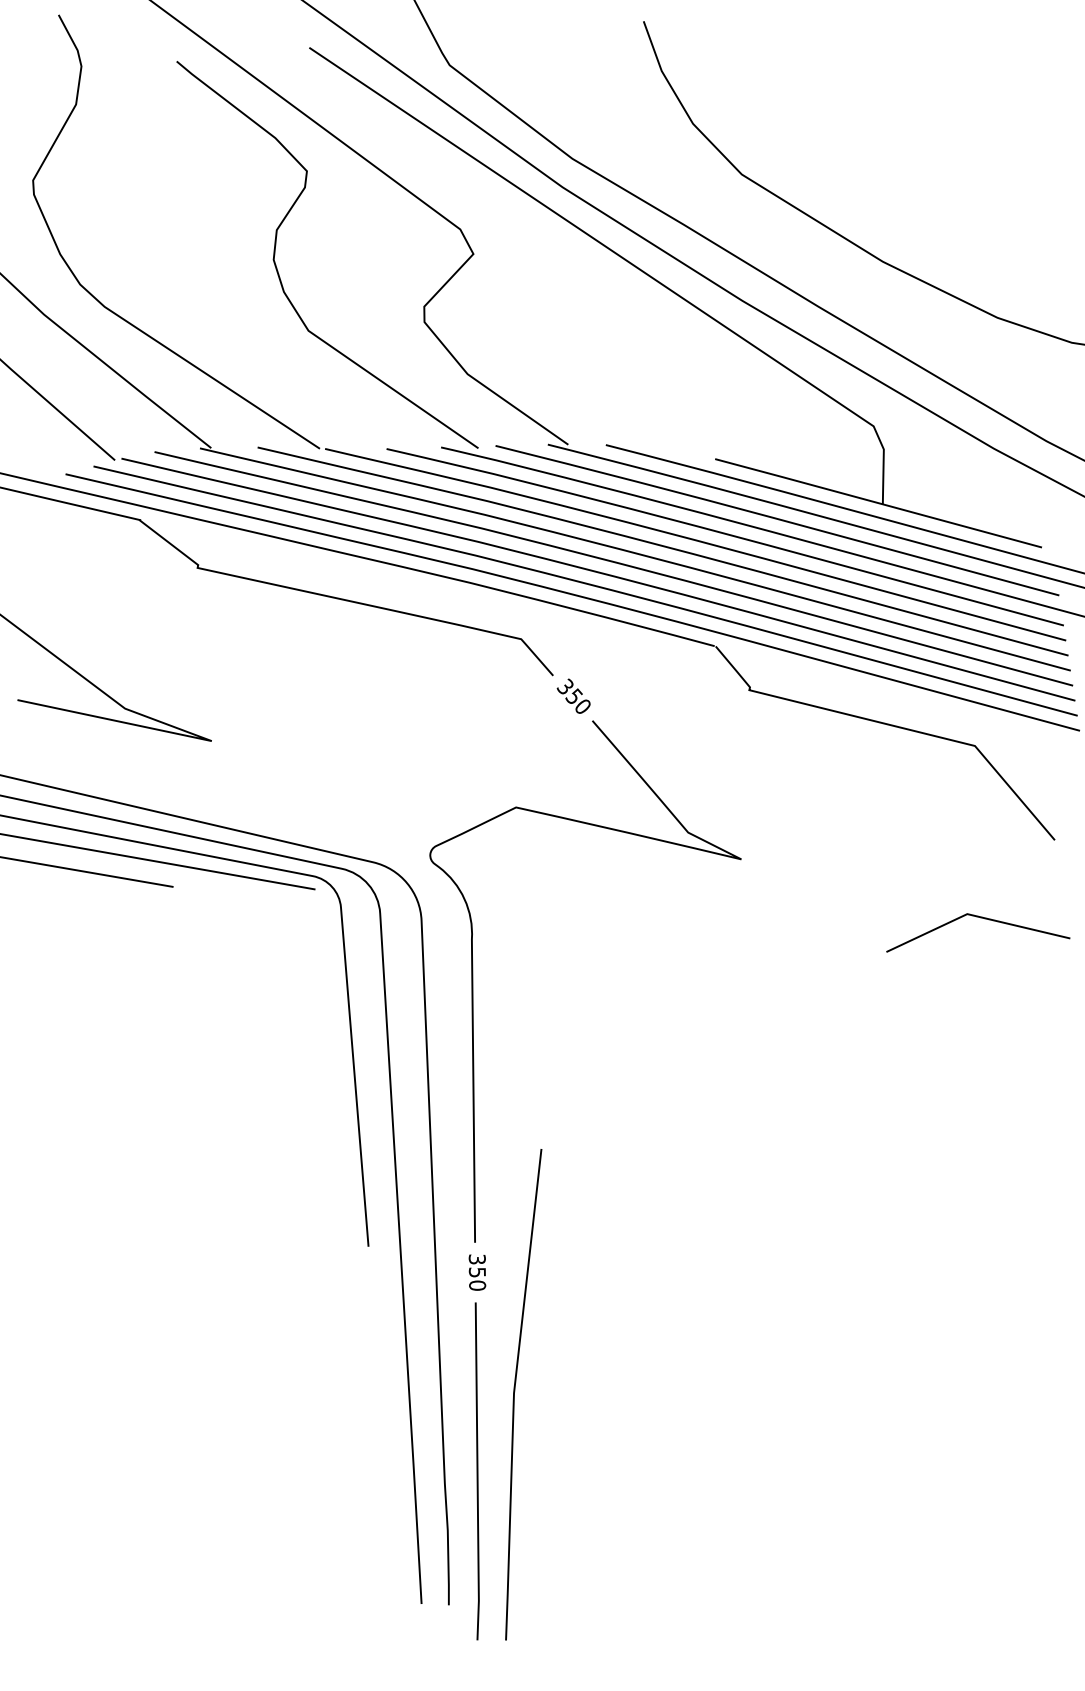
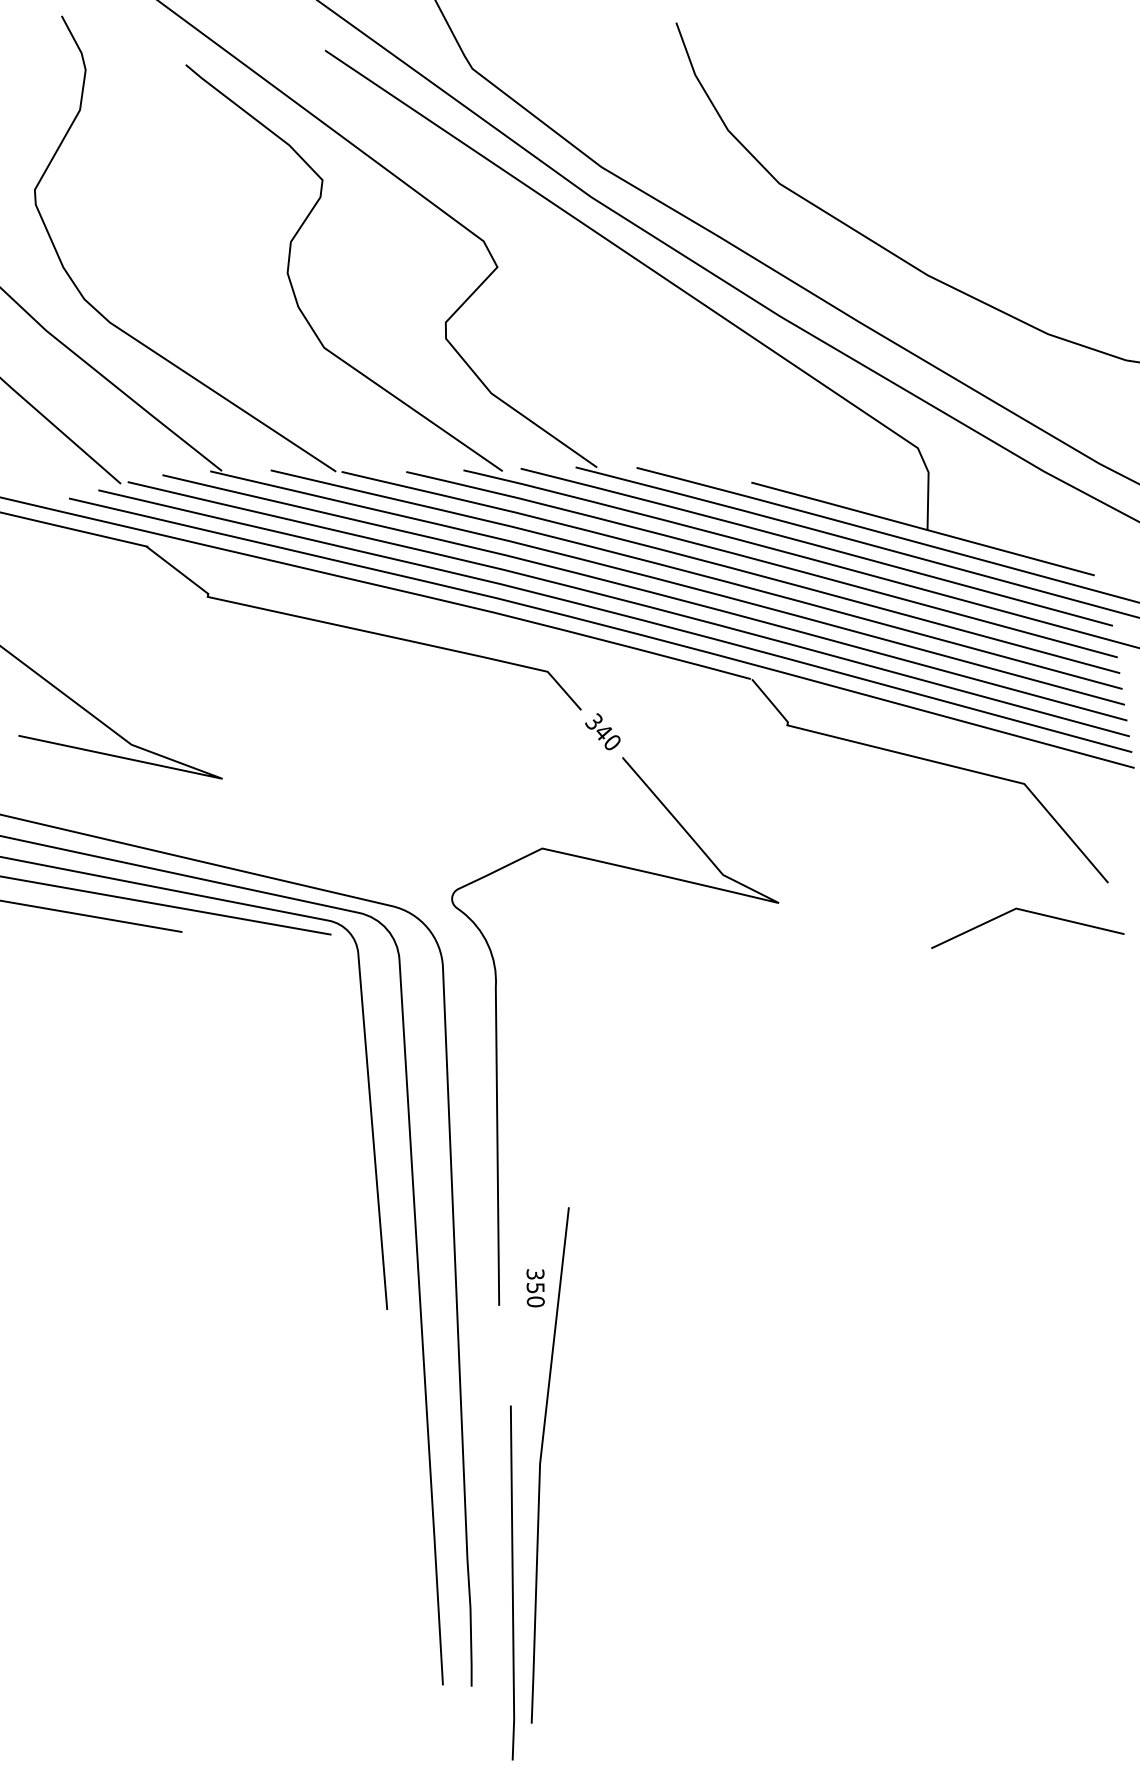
text: (574, 696) -> (603, 731), 350 -> 340
curve: (981, 918) -> (1031, 913), moved
text: (477, 1272) -> (535, 1288), moved
line: (477, 1470) -> (512, 1582), moved

